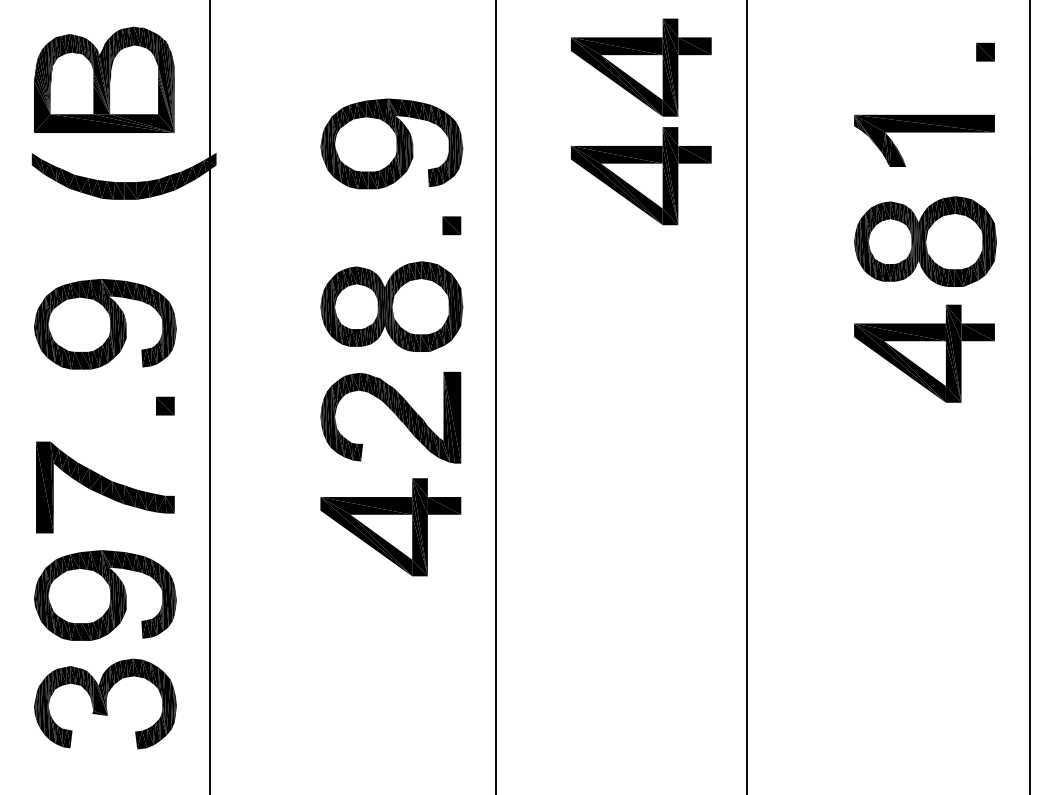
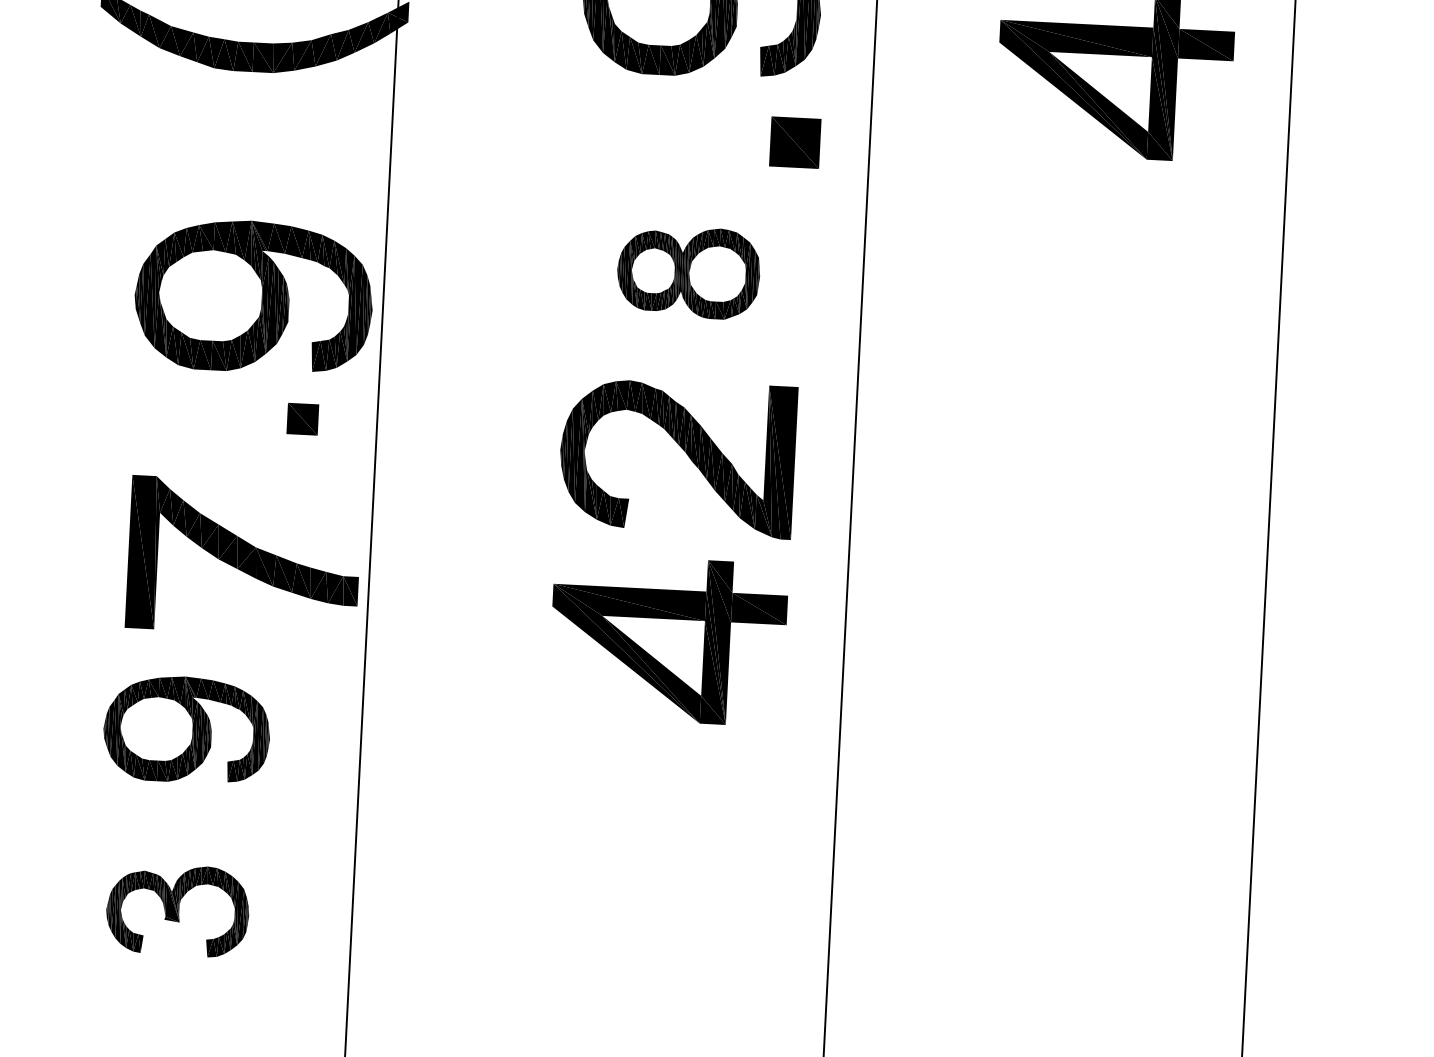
part: (451, 225) -> (794, 142), size x1.6
part: (391, 306) -> (688, 272), size x0.6
part: (105, 323) -> (254, 295), moved
part: (105, 487) -> (244, 557), moved
part: (105, 595) -> (187, 729), size x0.7
part: (105, 703) -> (177, 909), size x0.6

